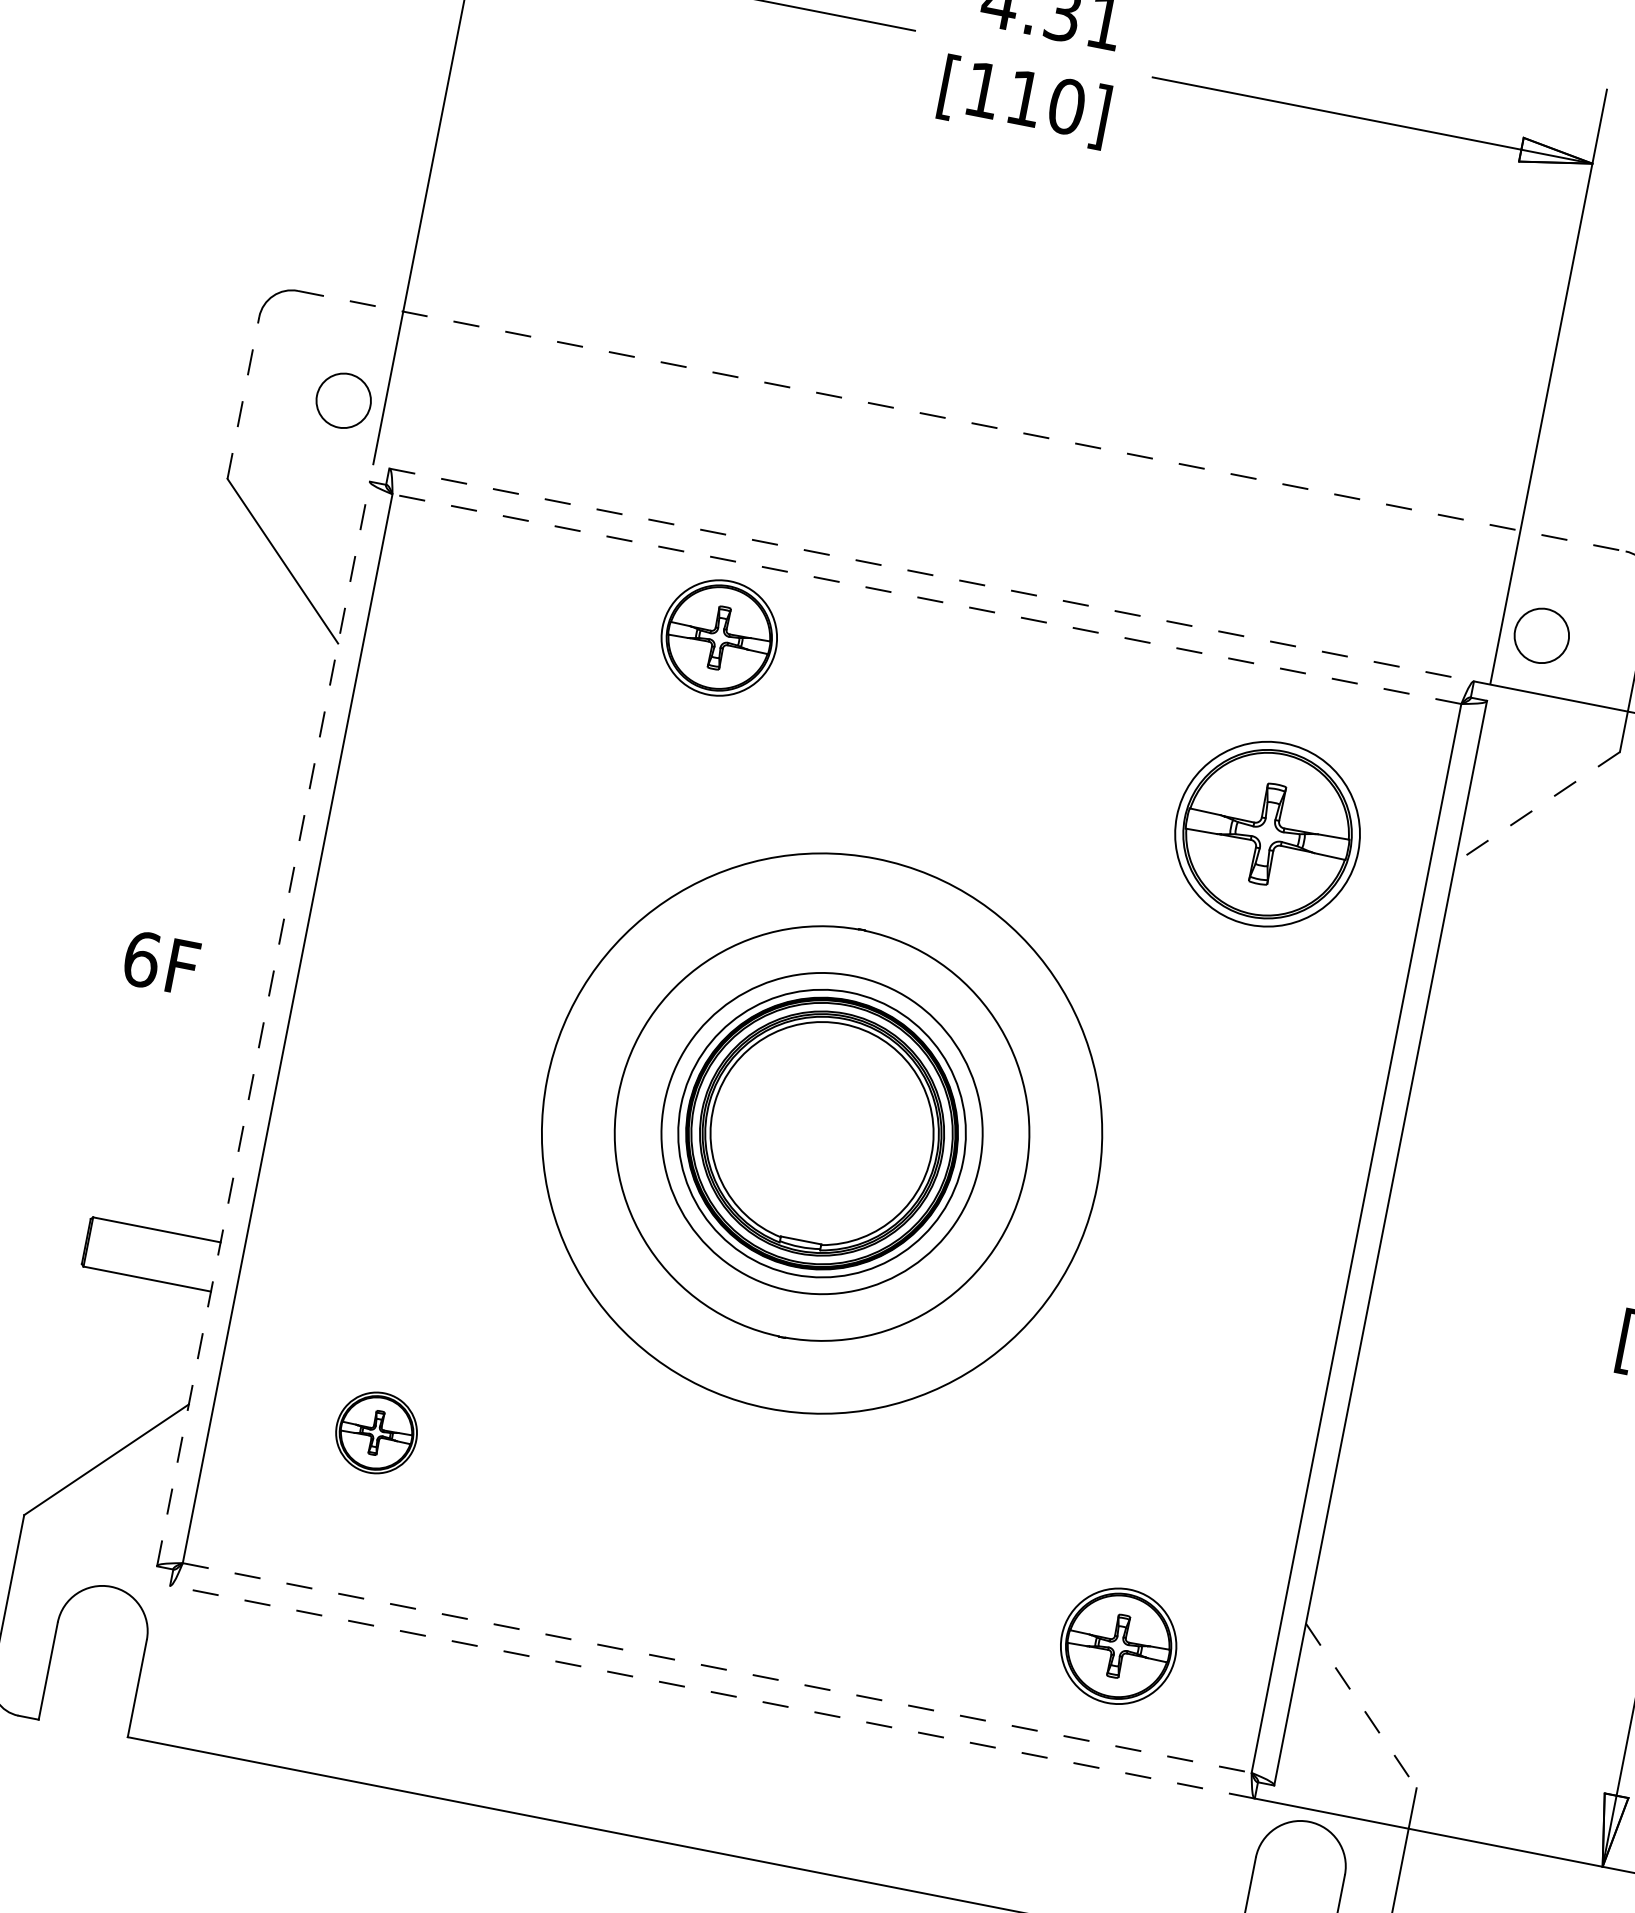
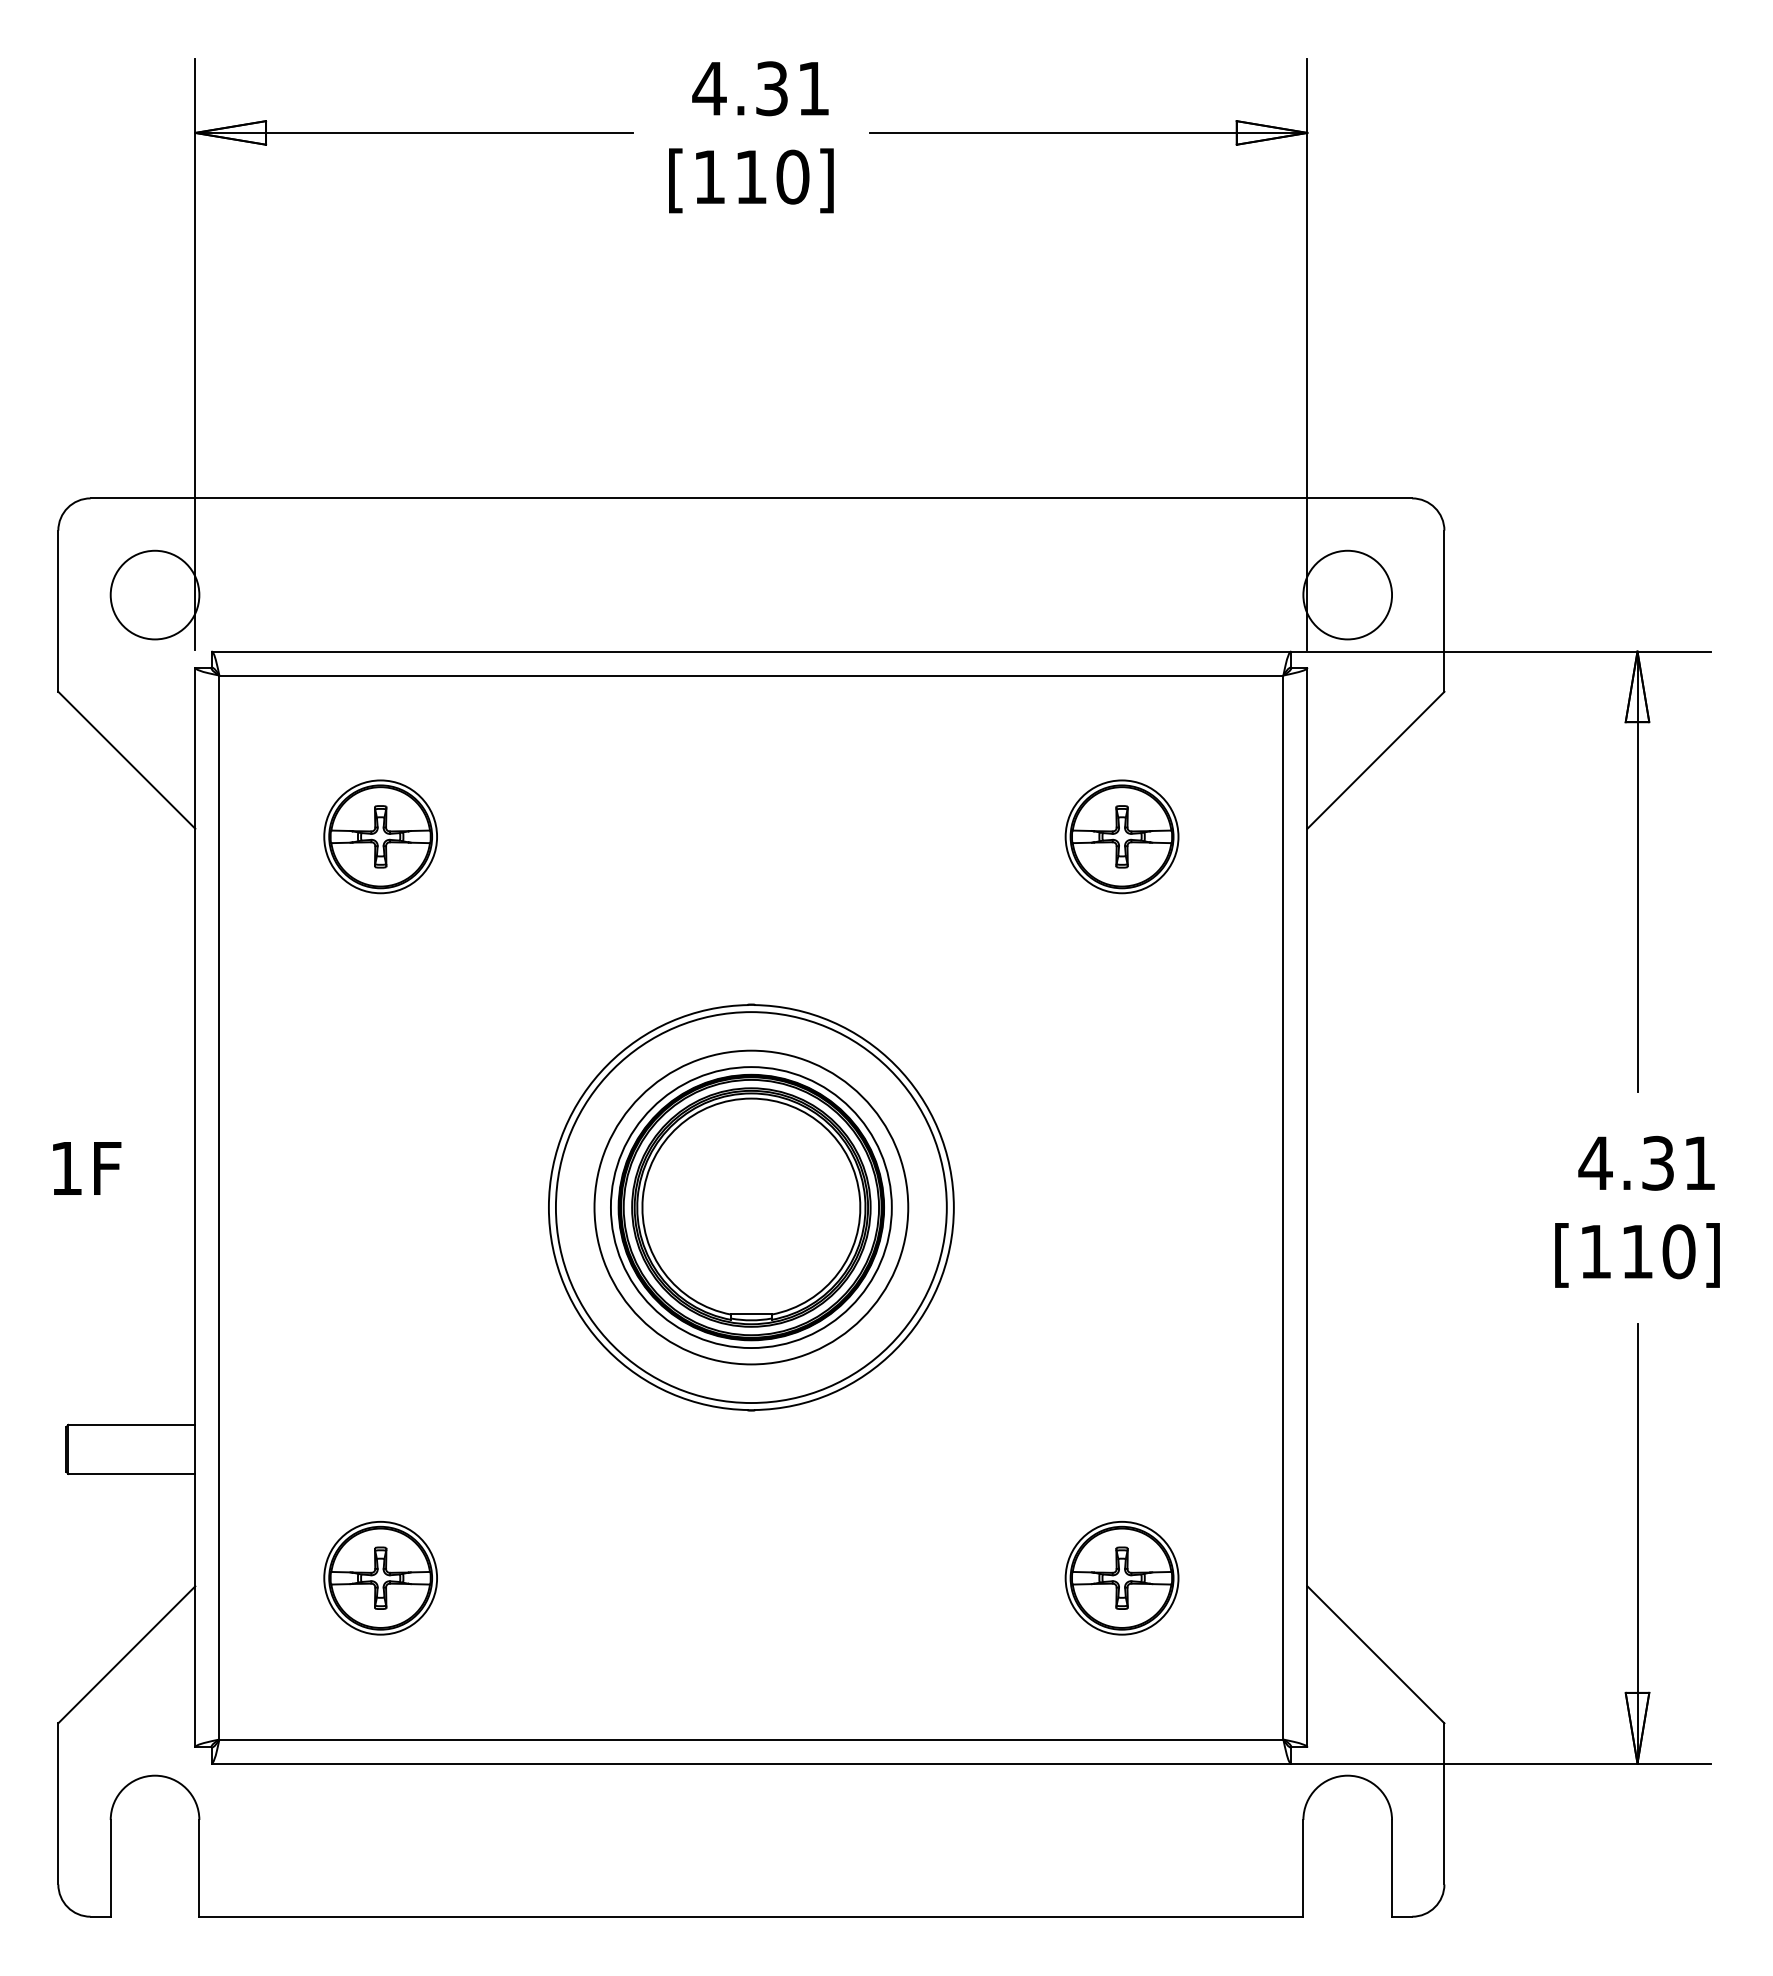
line: (243, 398) -> (58, 611), dashed -> solid
circle: (343, 400) -> (154, 594), size x1.67
line: (961, 421) -> (751, 498), dashed -> solid
line: (931, 575) -> (751, 651), dashed -> solid
line: (927, 599) -> (751, 675), dashed -> solid
circle: (1541, 635) -> (1347, 594), size x1.67
part: (719, 637) -> (380, 836), moved
line: (1537, 807) -> (1375, 760), dashed -> solid
part: (1267, 833) -> (1121, 836), size x0.62
text: (141, 959) -> (66, 1168), 6F -> 1F
line: (263, 1023) -> (195, 1207), dashed -> solid
circle: (821, 1133) -> (750, 1207), size x0.71
part: (376, 1433) -> (380, 1578), size x1.43
part: (1118, 1646) -> (1121, 1578), moved
line: (717, 1667) -> (751, 1739), dashed -> solid
line: (712, 1692) -> (751, 1763), dashed -> solid
line: (1360, 1705) -> (1375, 1654), dashed -> solid

